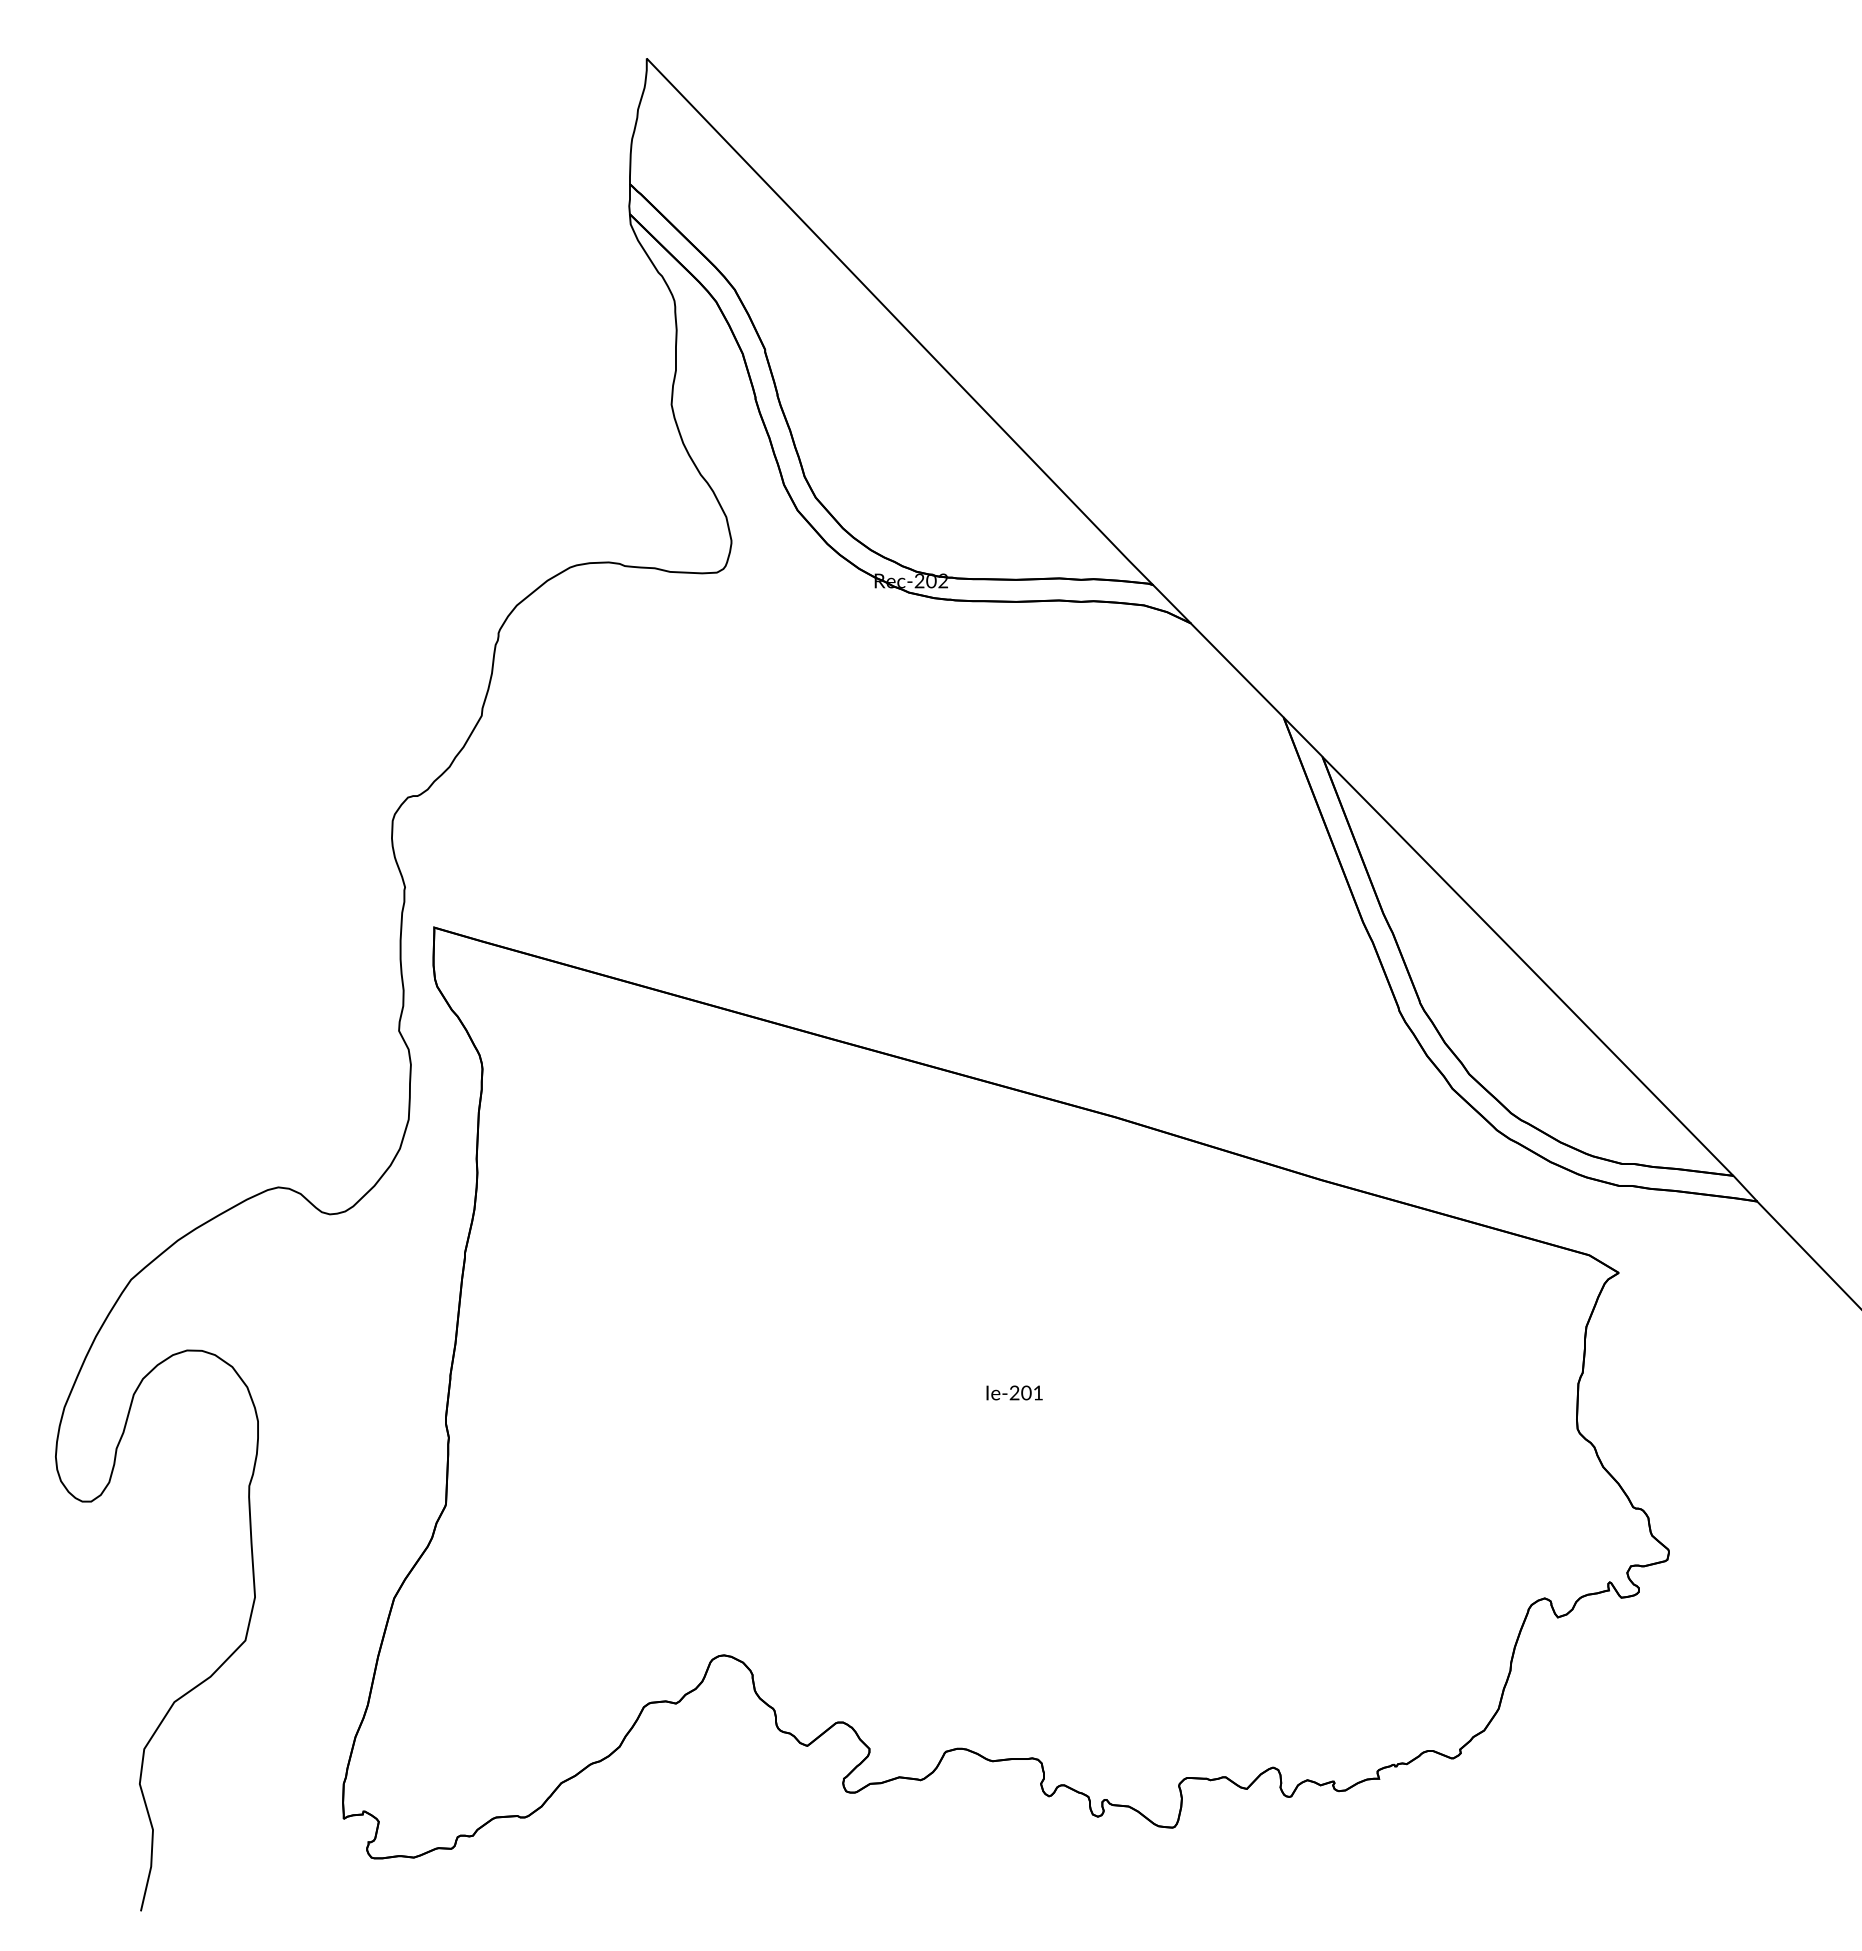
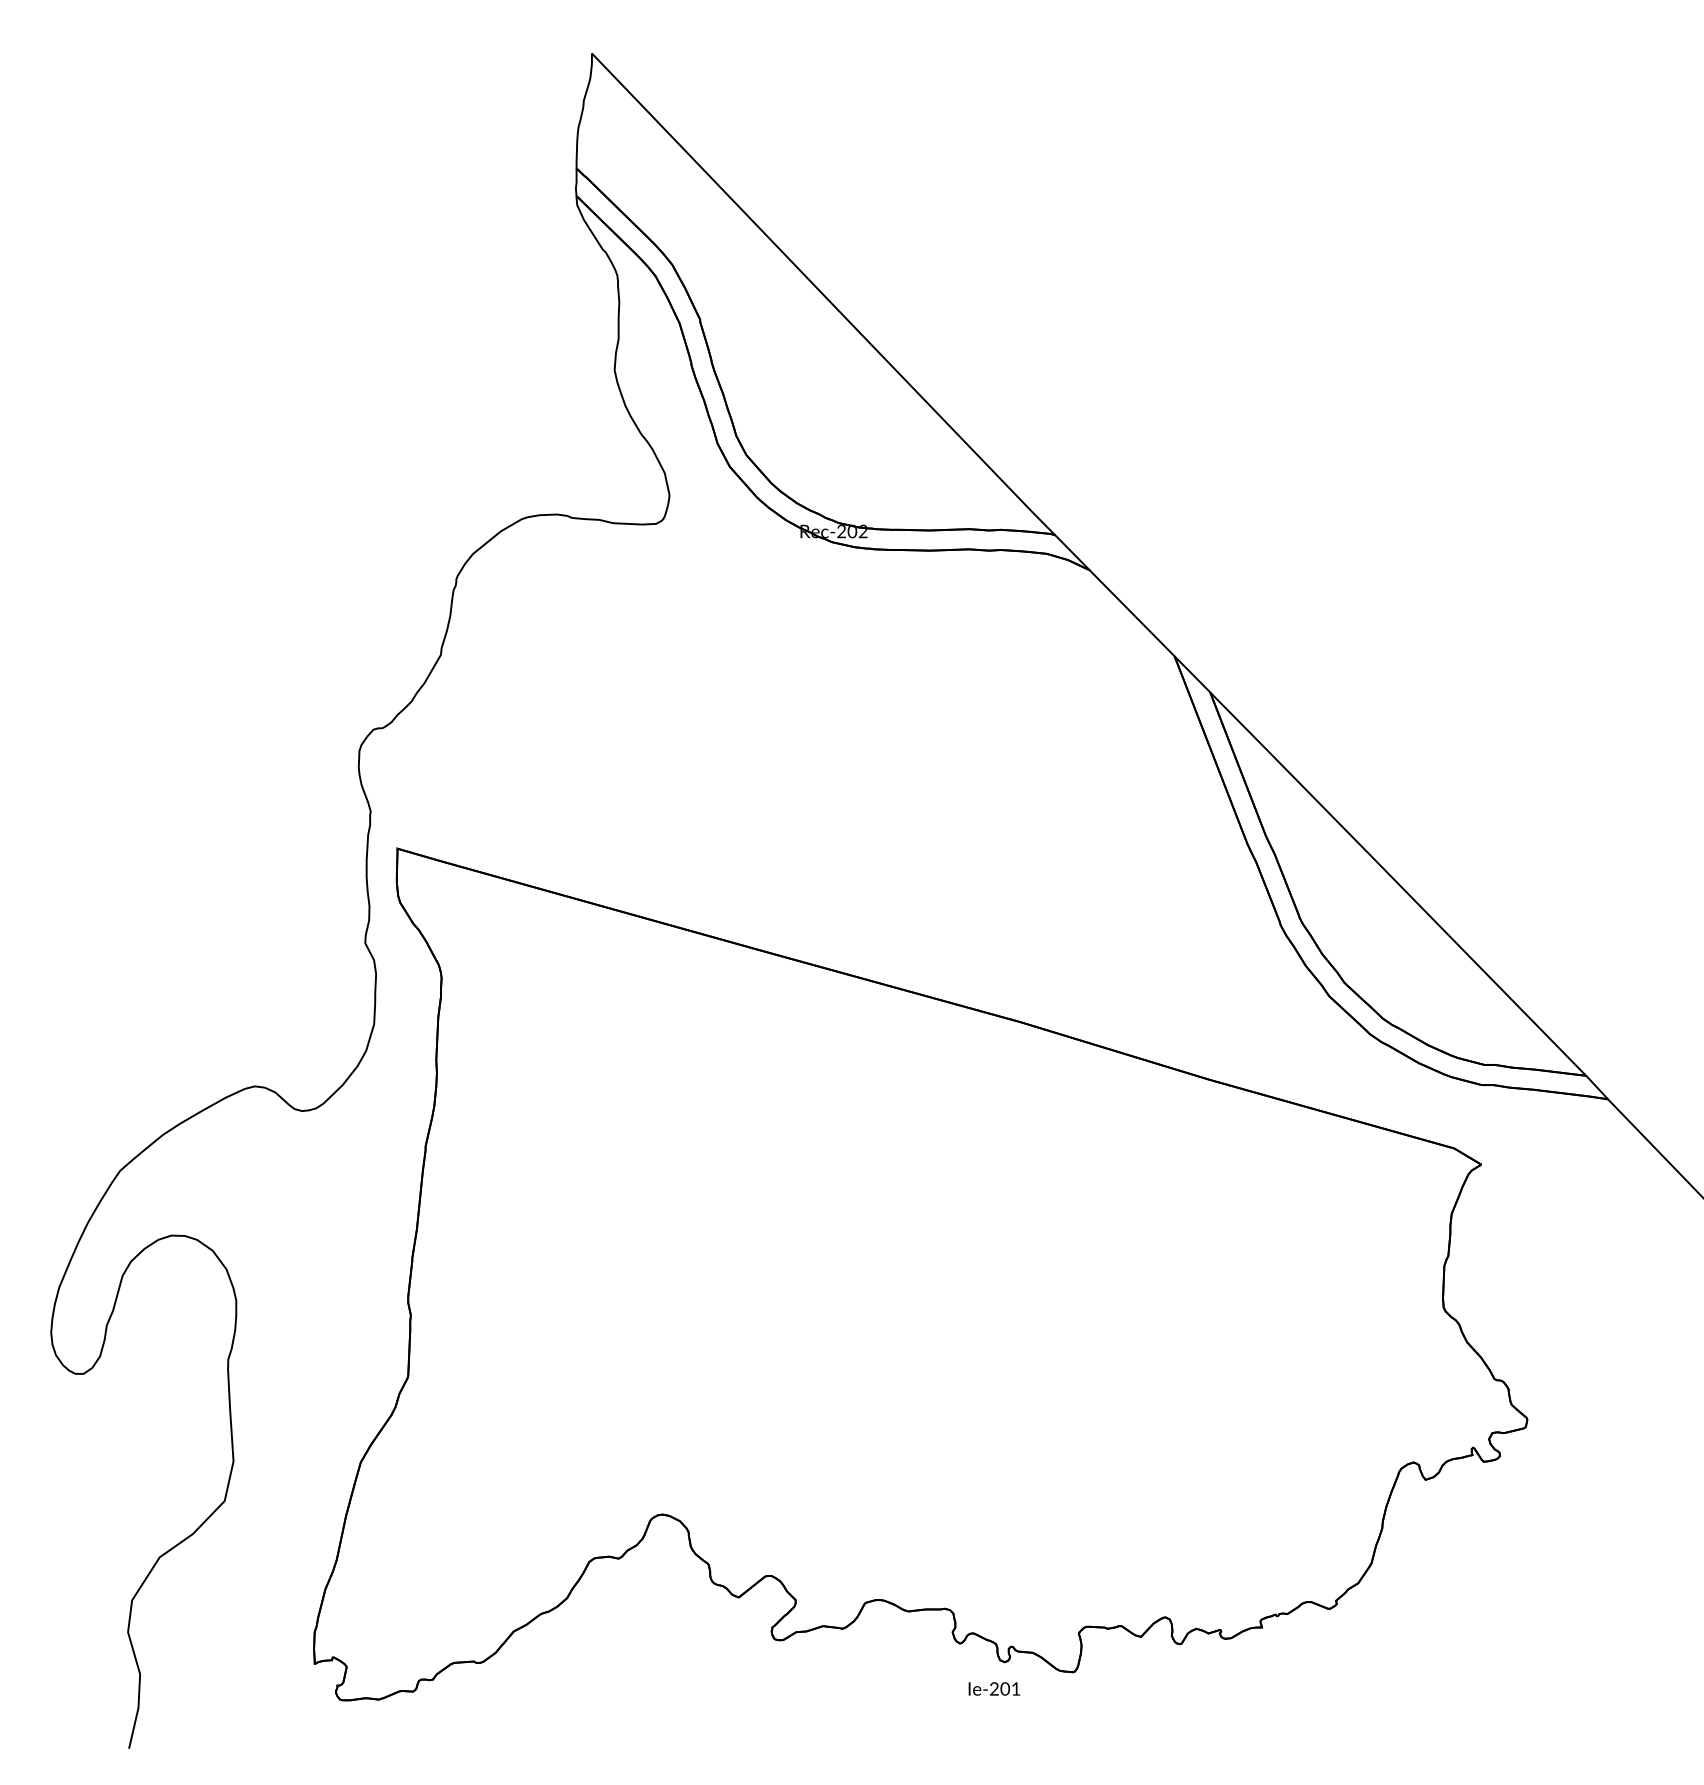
text: (1014, 1392) -> (994, 1688), moved

